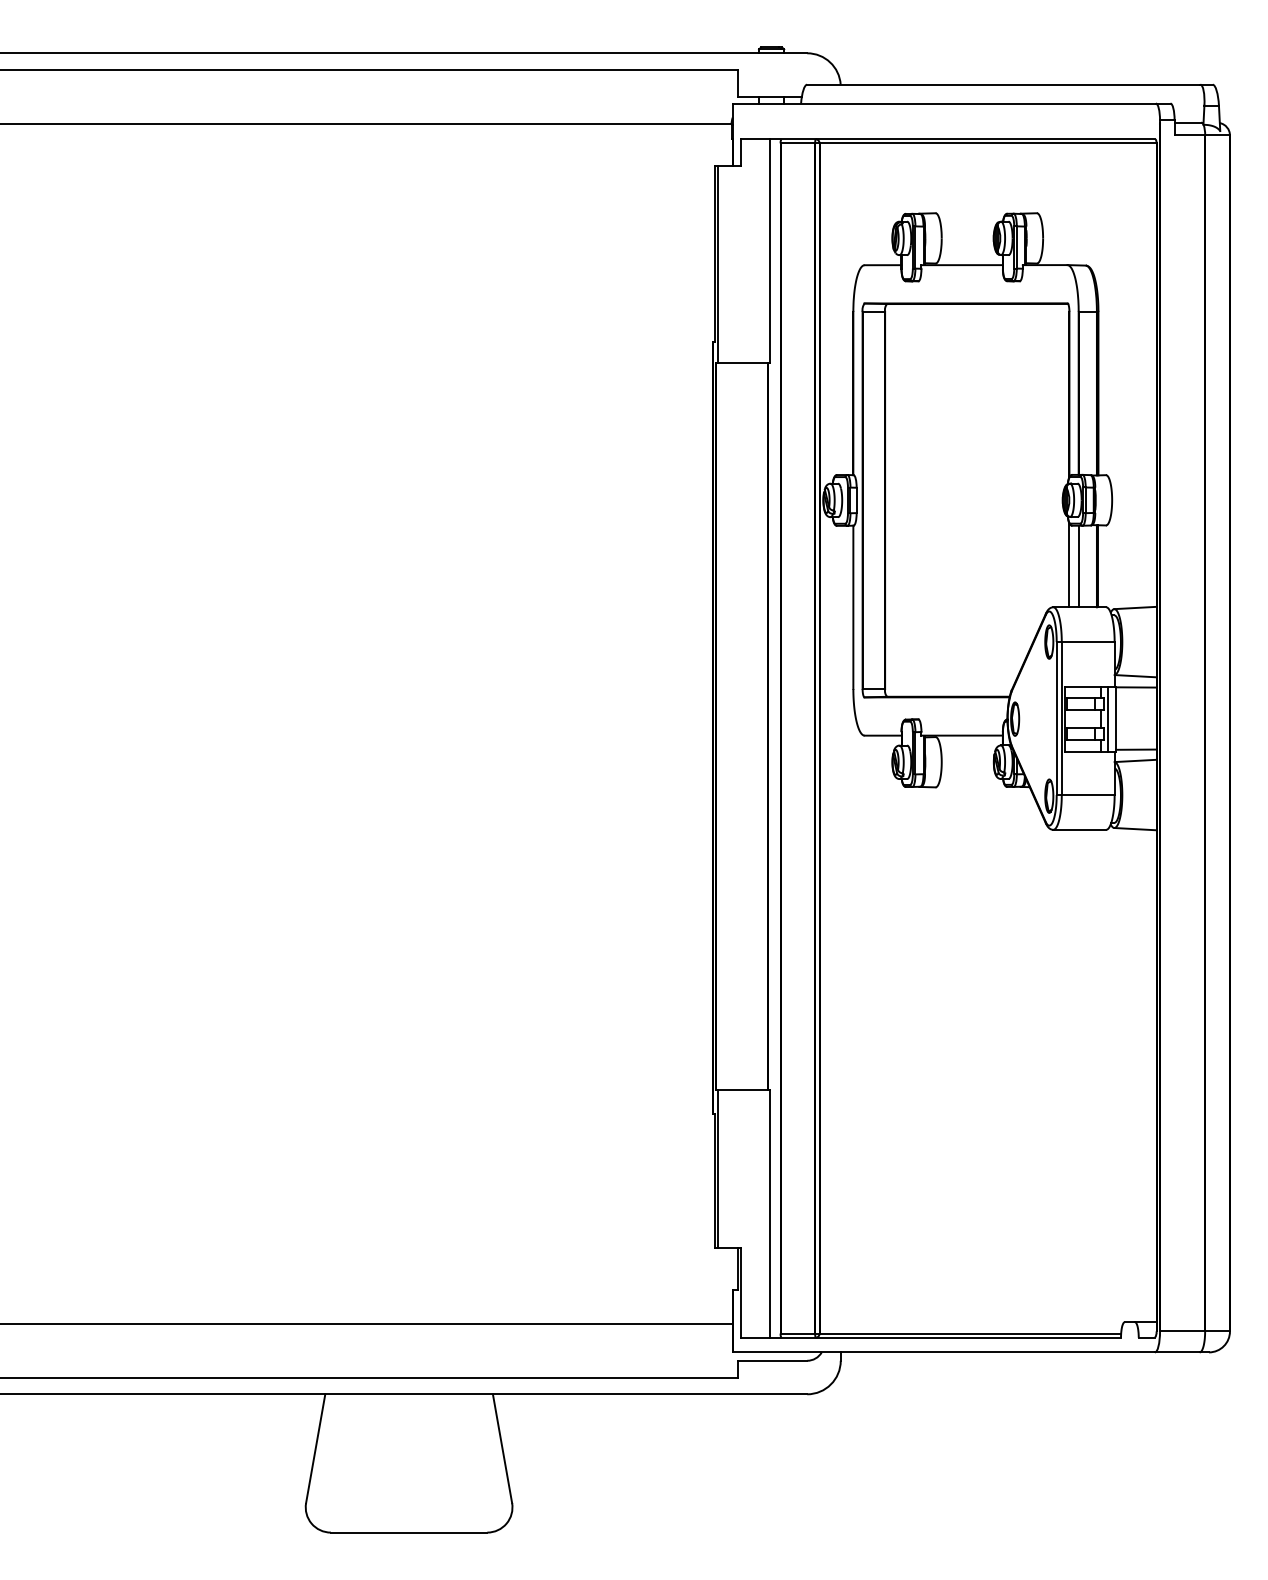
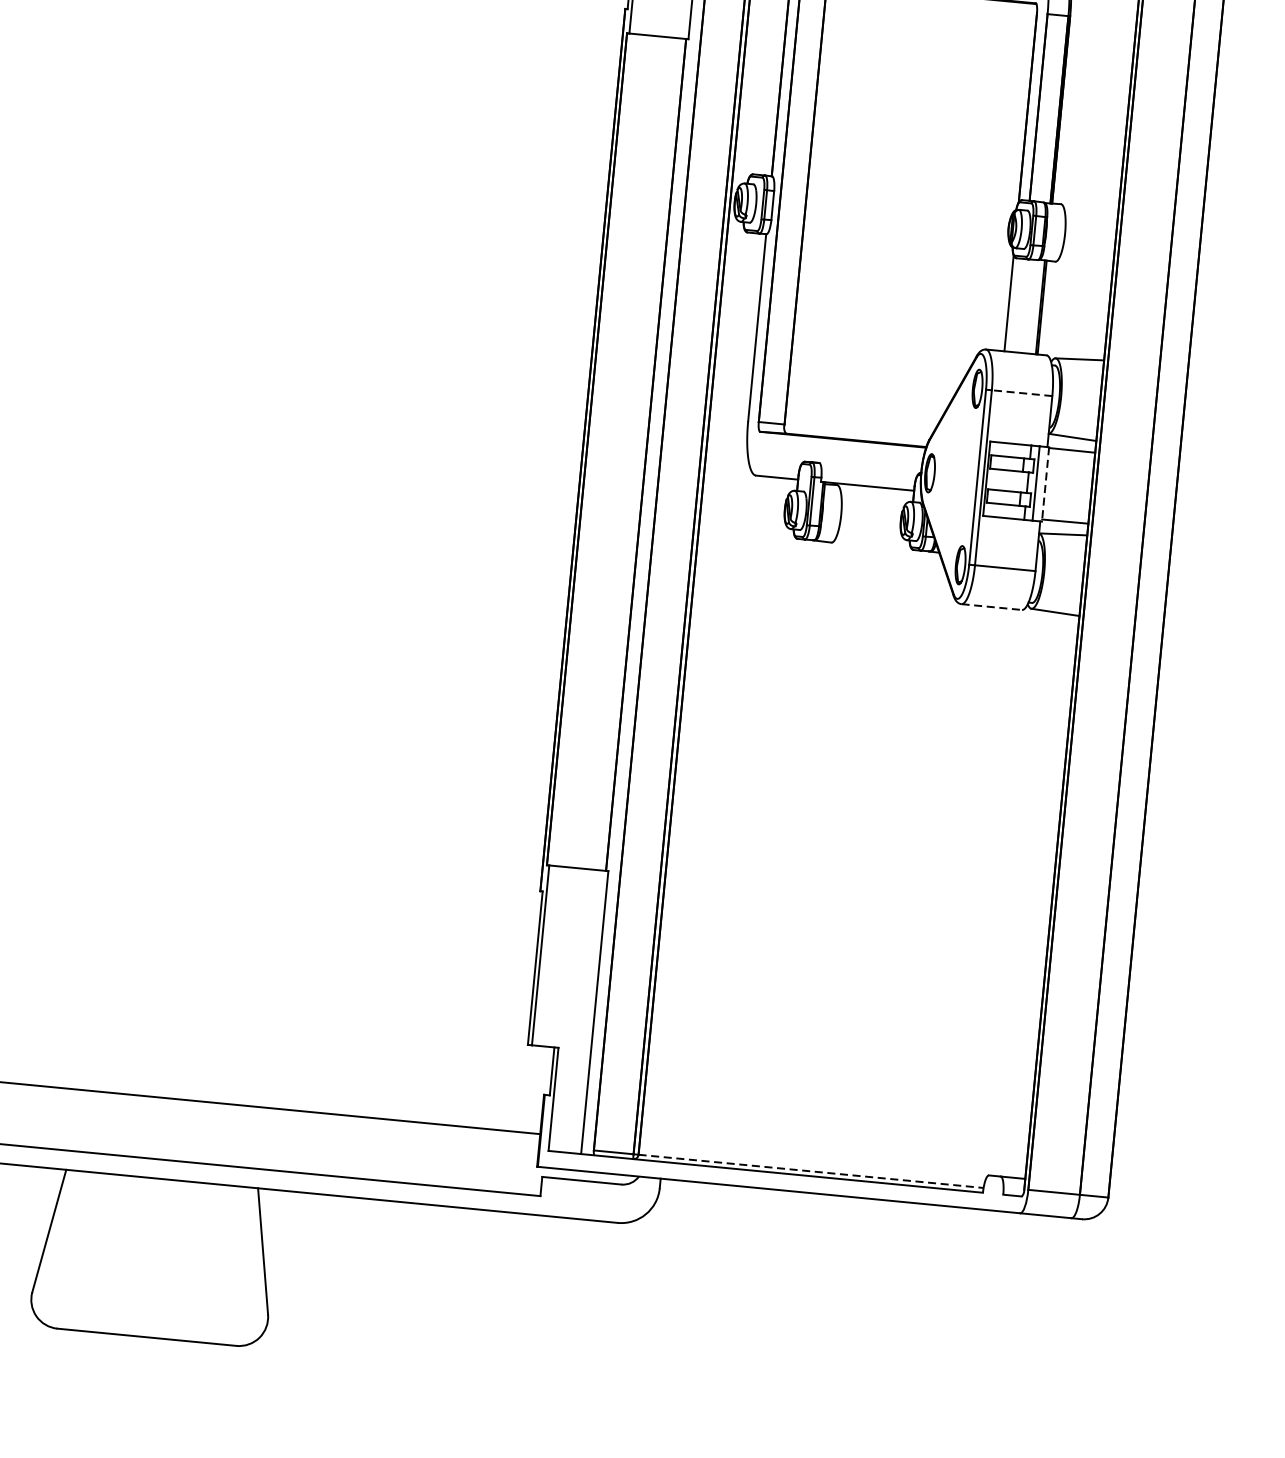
line: (1078, 566) -> (1019, 305), removed
line: (1087, 642) -> (1021, 393), solid -> dashed
line: (1116, 719) -> (1045, 484), solid -> dashed
line: (1080, 829) -> (992, 606), solid -> dashed
line: (970, 1333) -> (811, 1171), solid -> dashed

